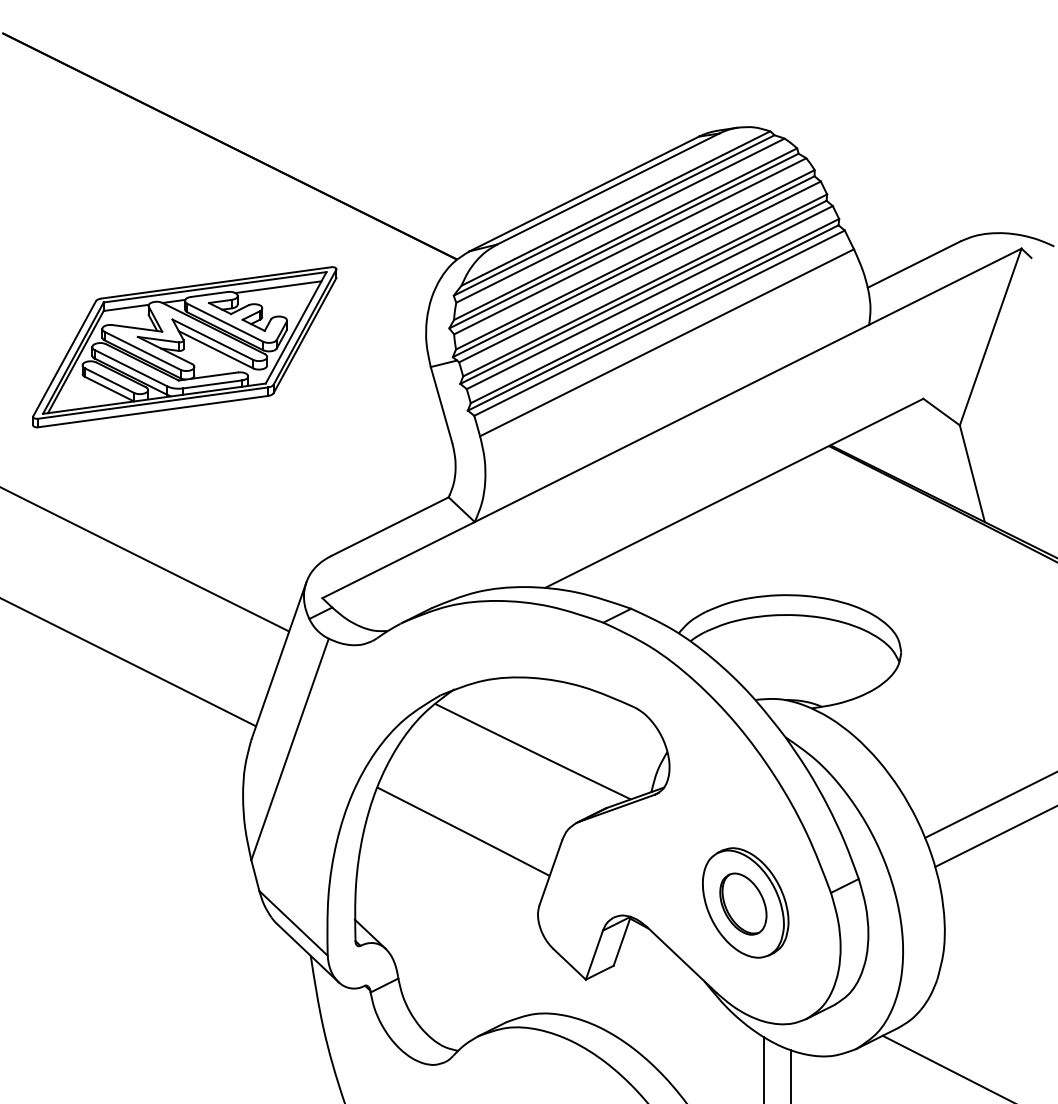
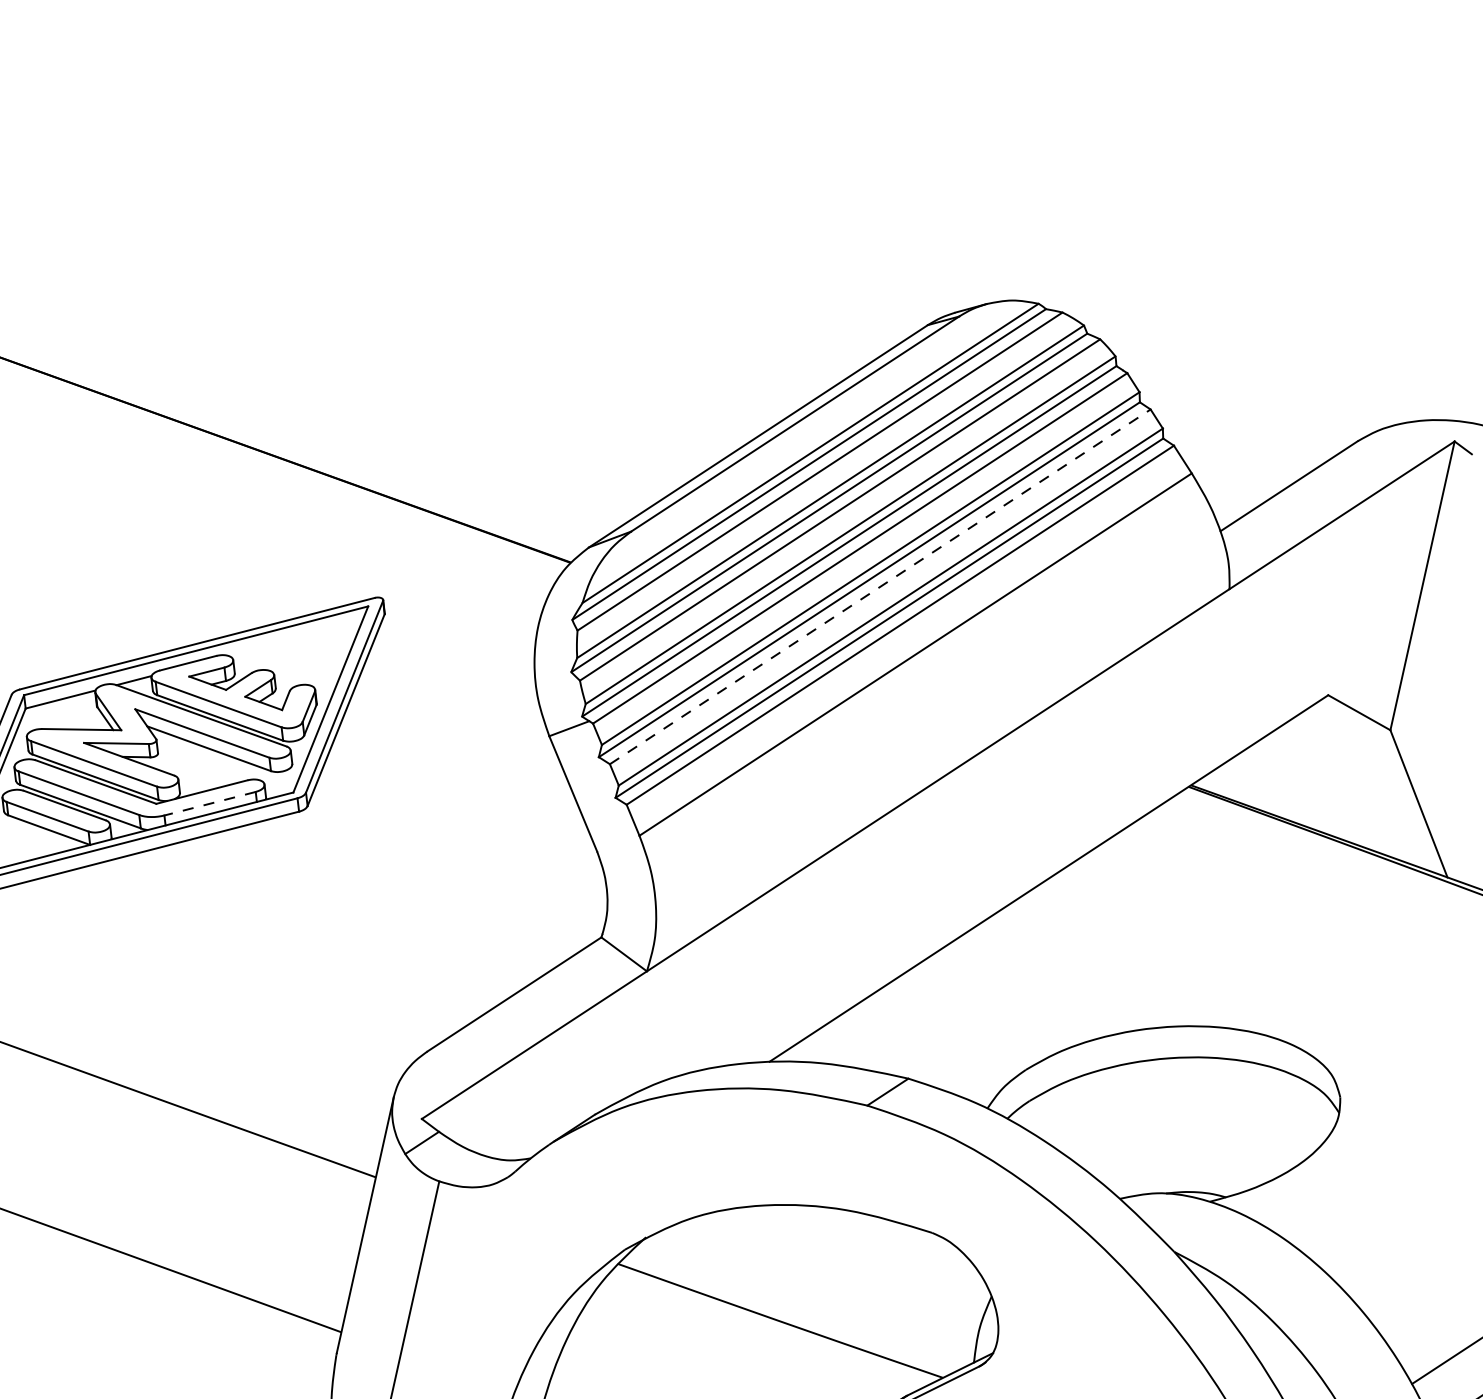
line: (278, 287) -> (295, 639), removed
line: (649, 297) -> (879, 586), solid -> dashed
line: (212, 384) -> (209, 803), solid -> dashed

